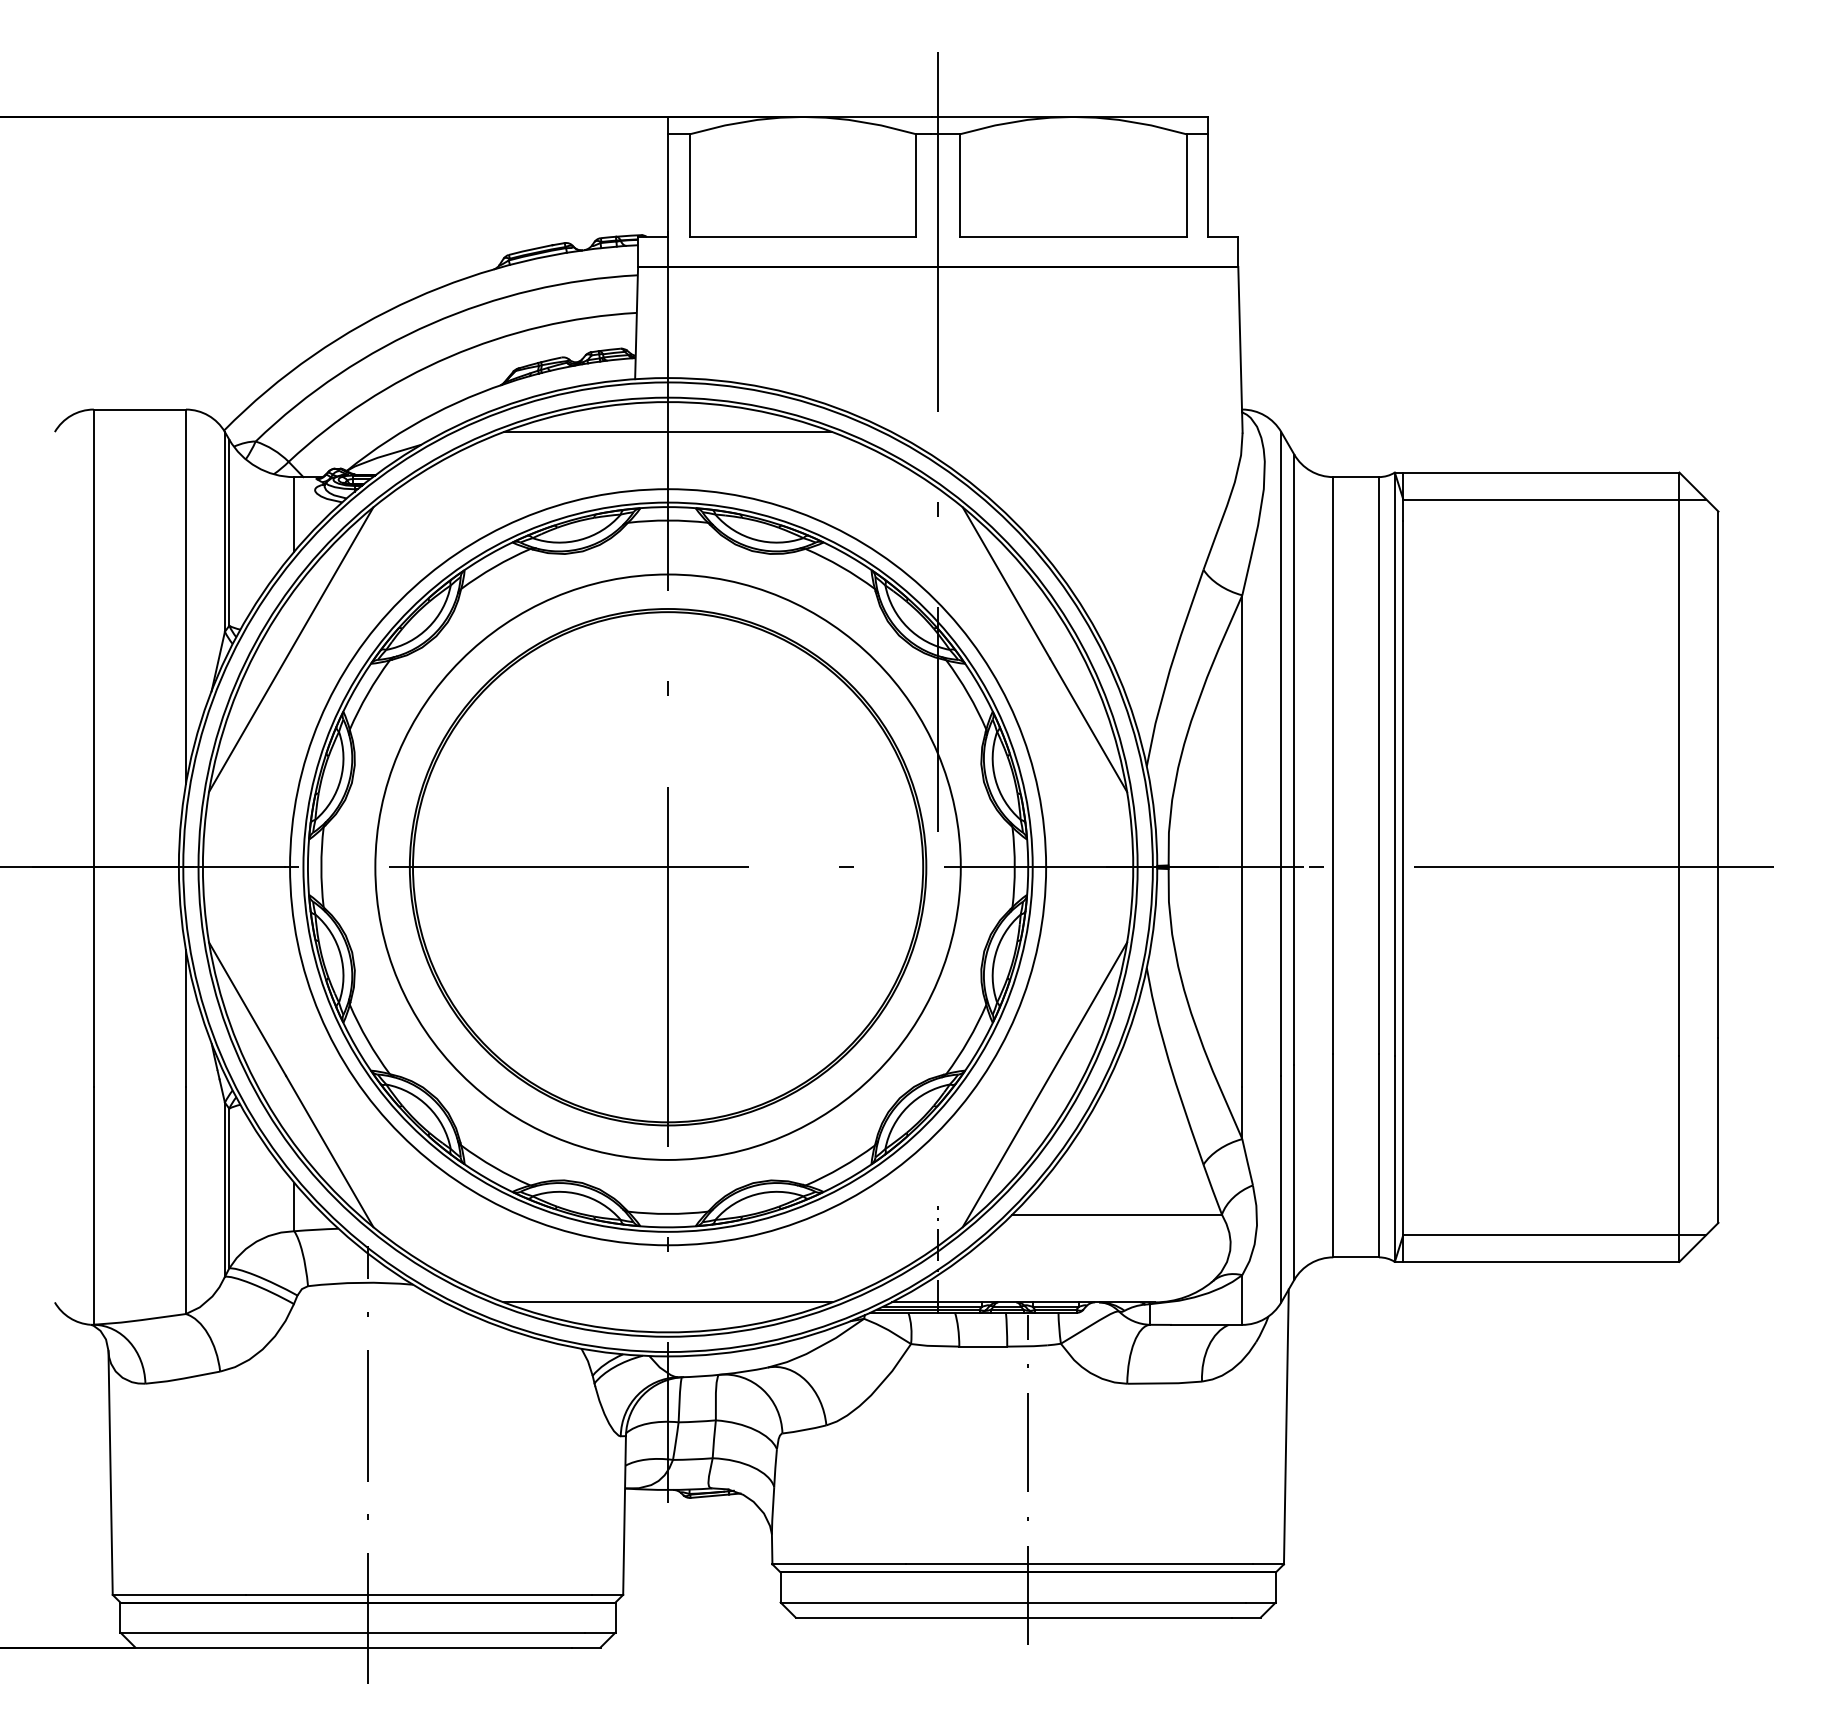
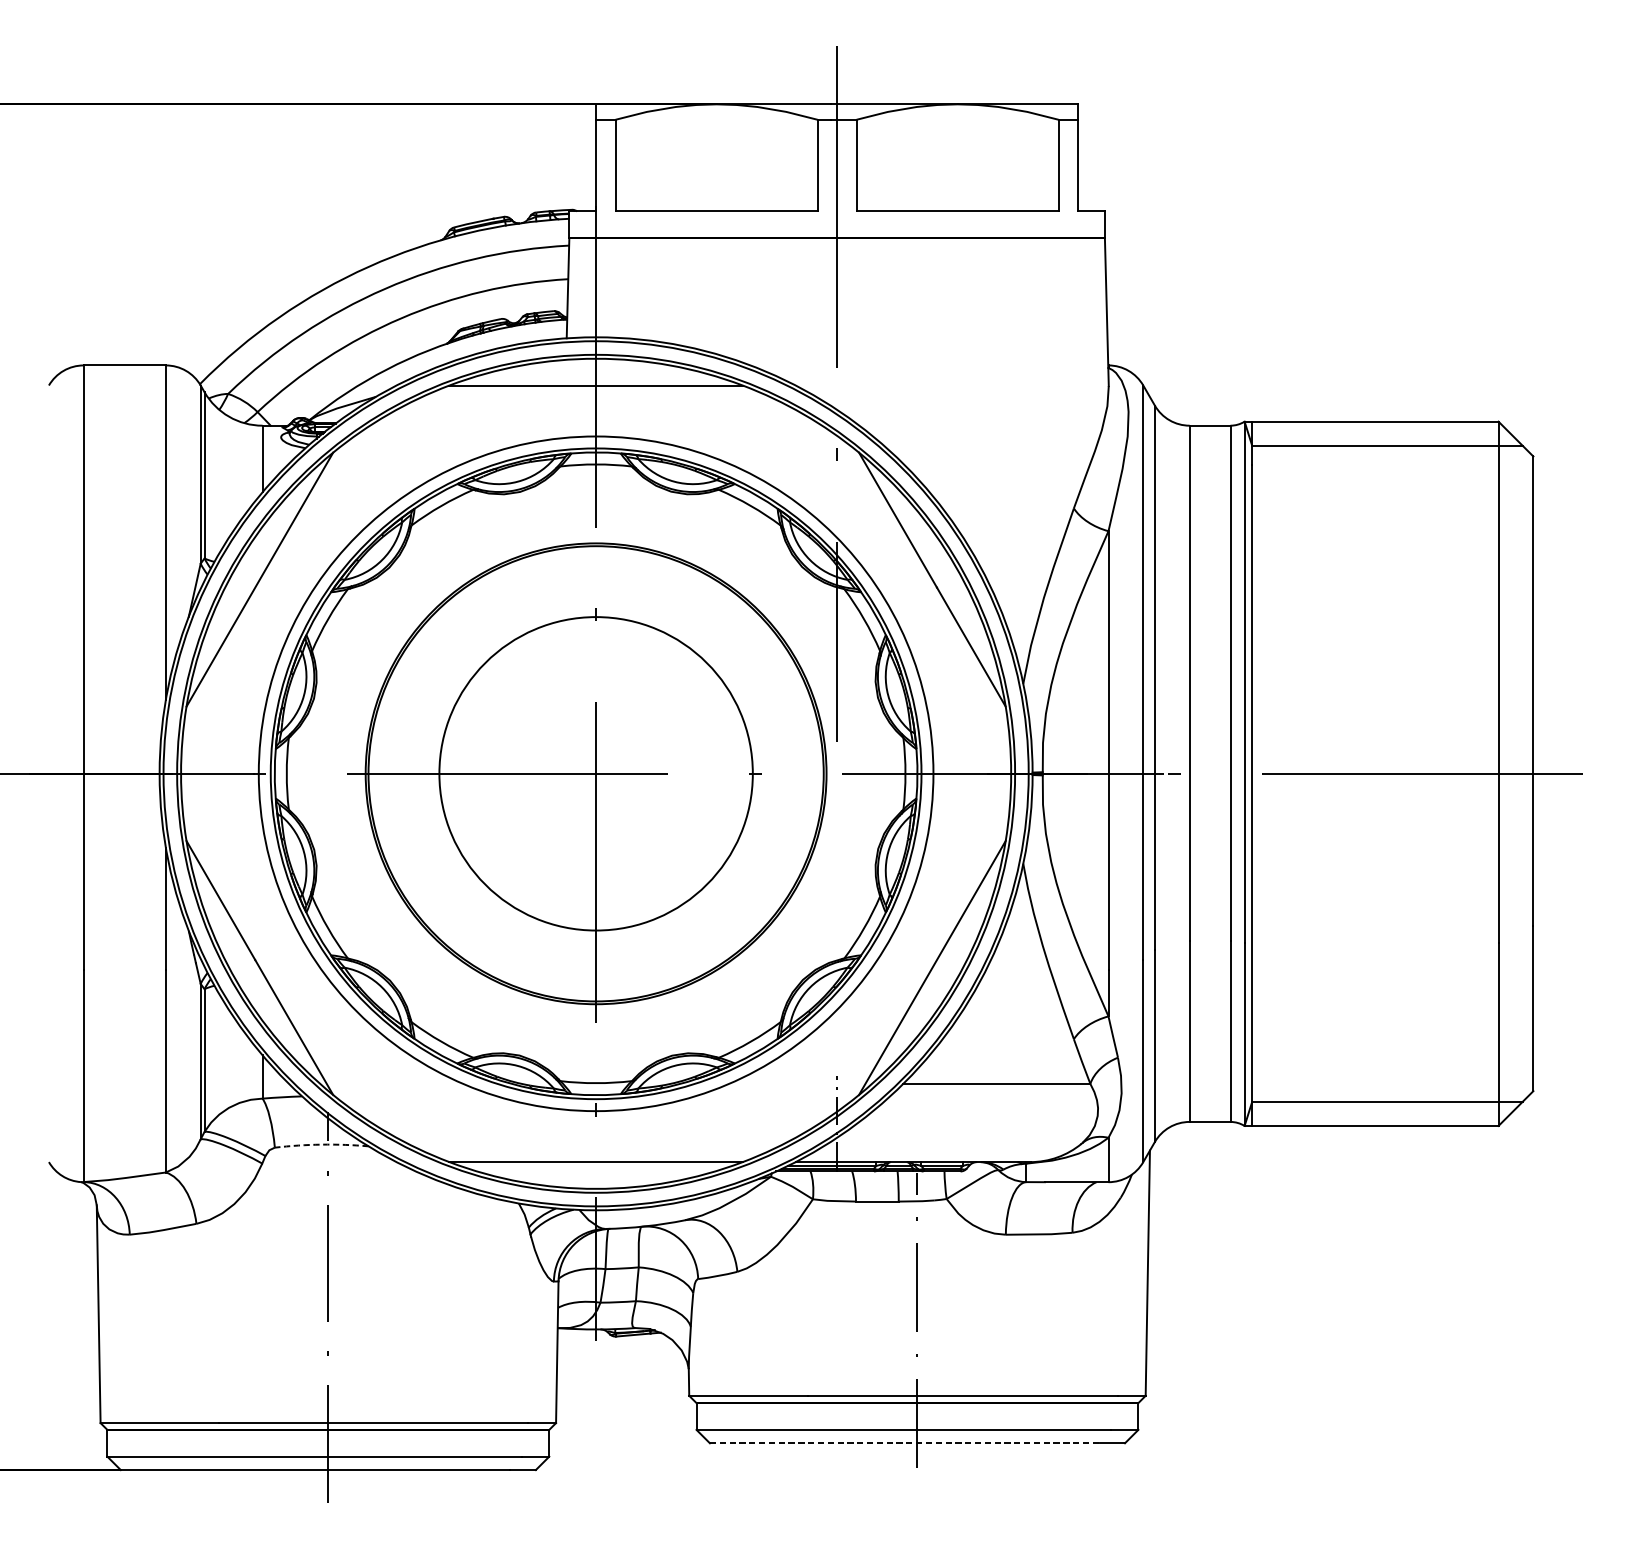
circle: (667, 866) -> (595, 773), size x0.6
arc: (360, 1282) -> (321, 1144), solid -> dashed
line: (1014, 1617) -> (905, 1443), solid -> dashed

